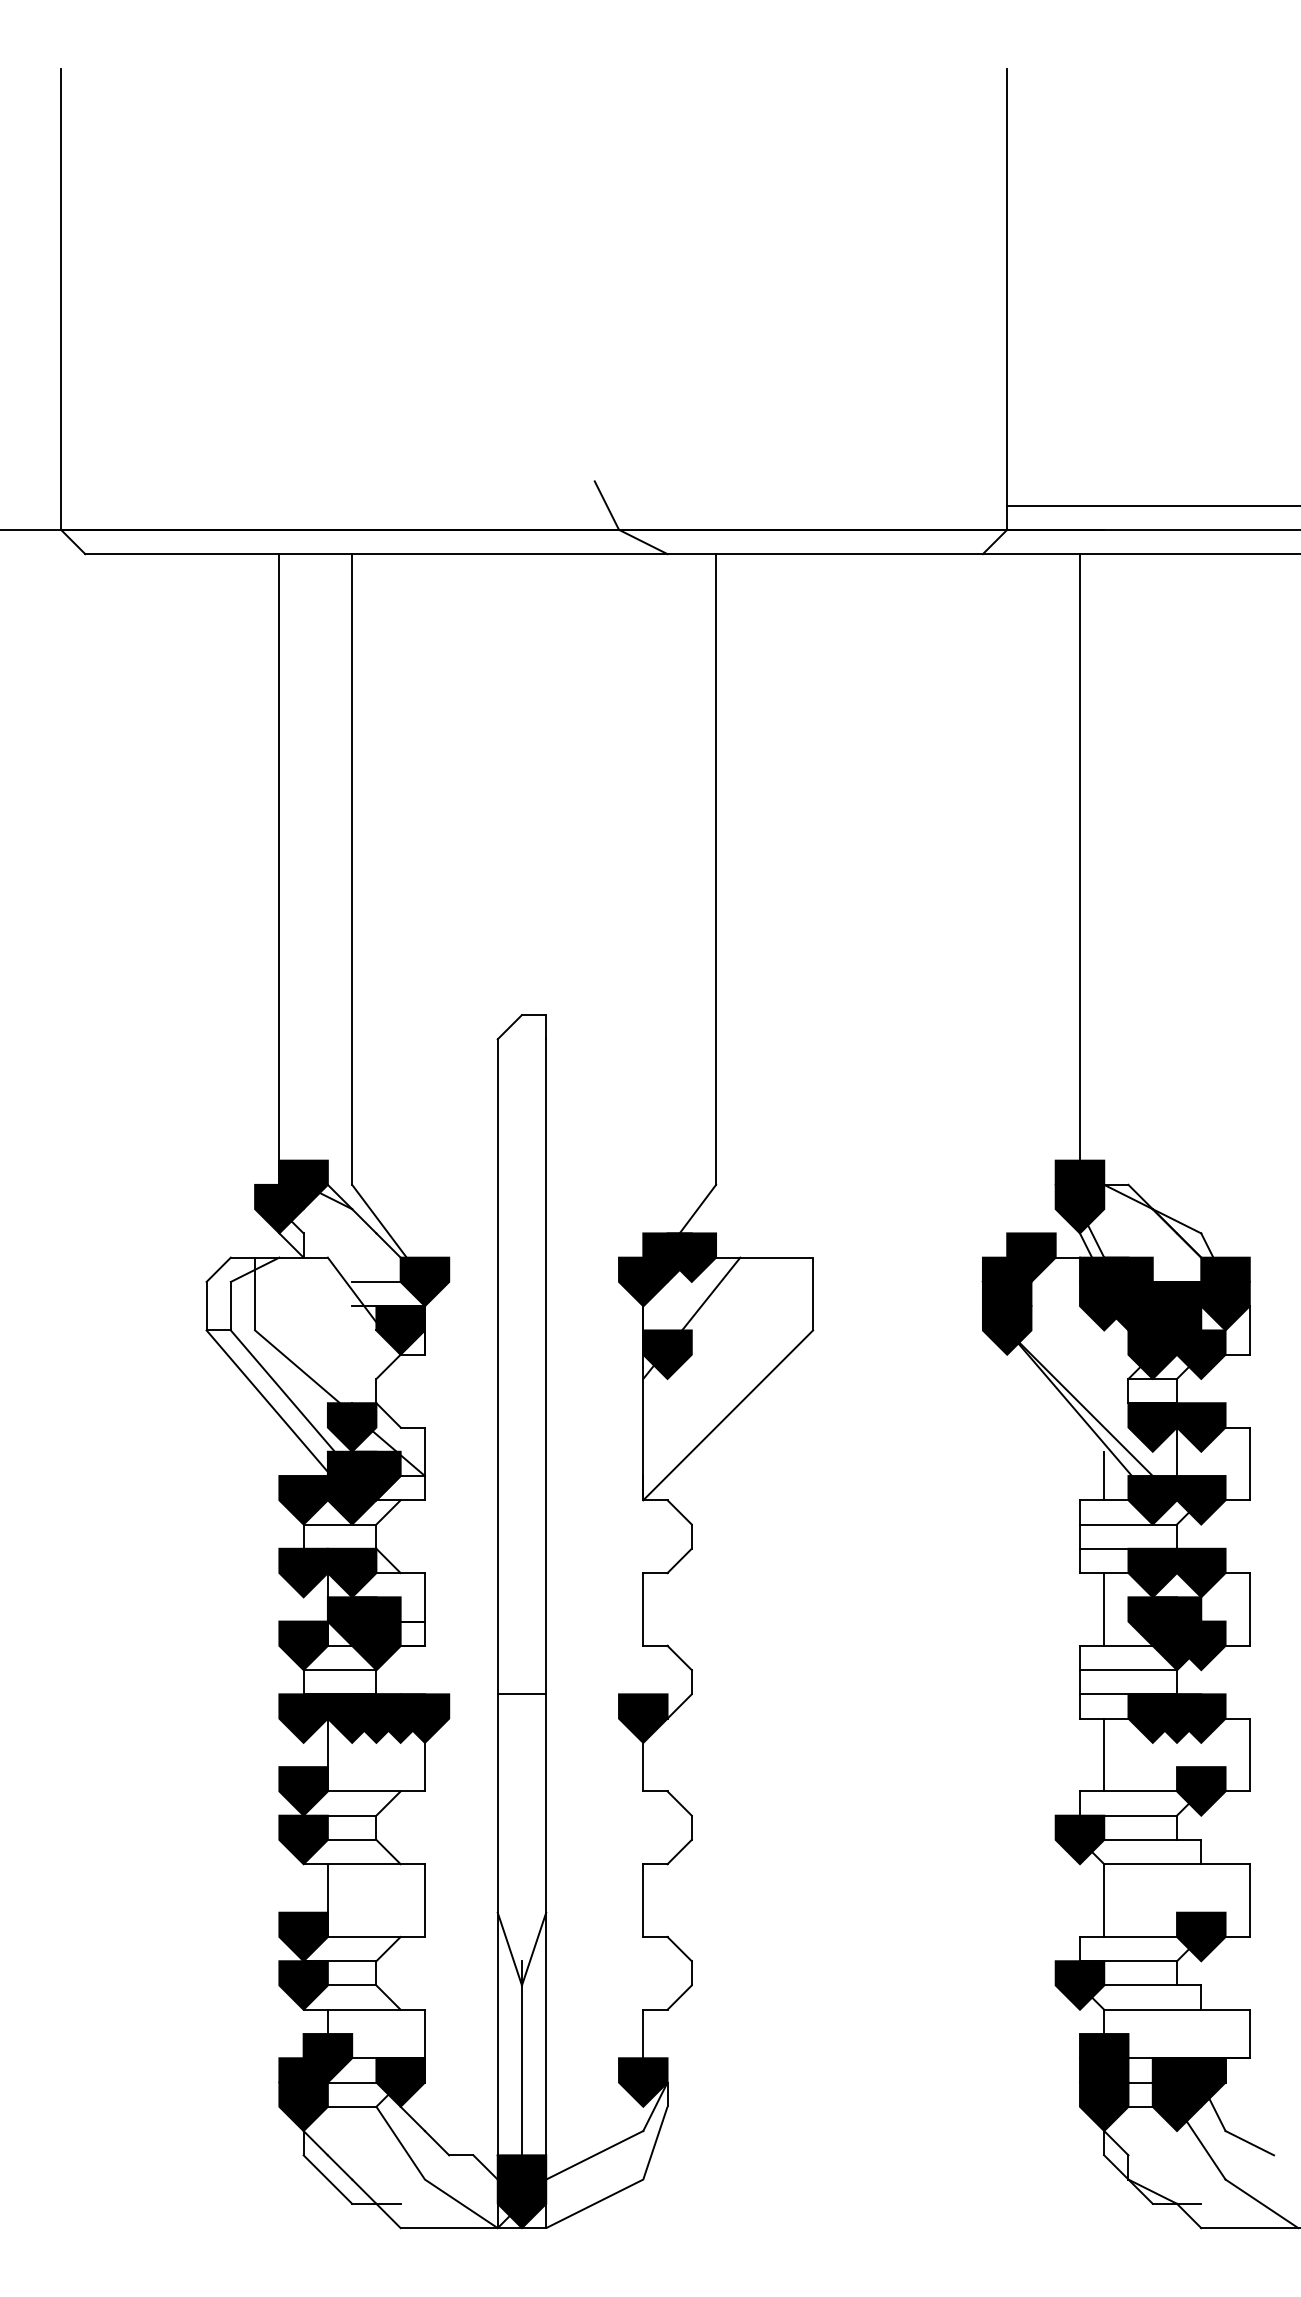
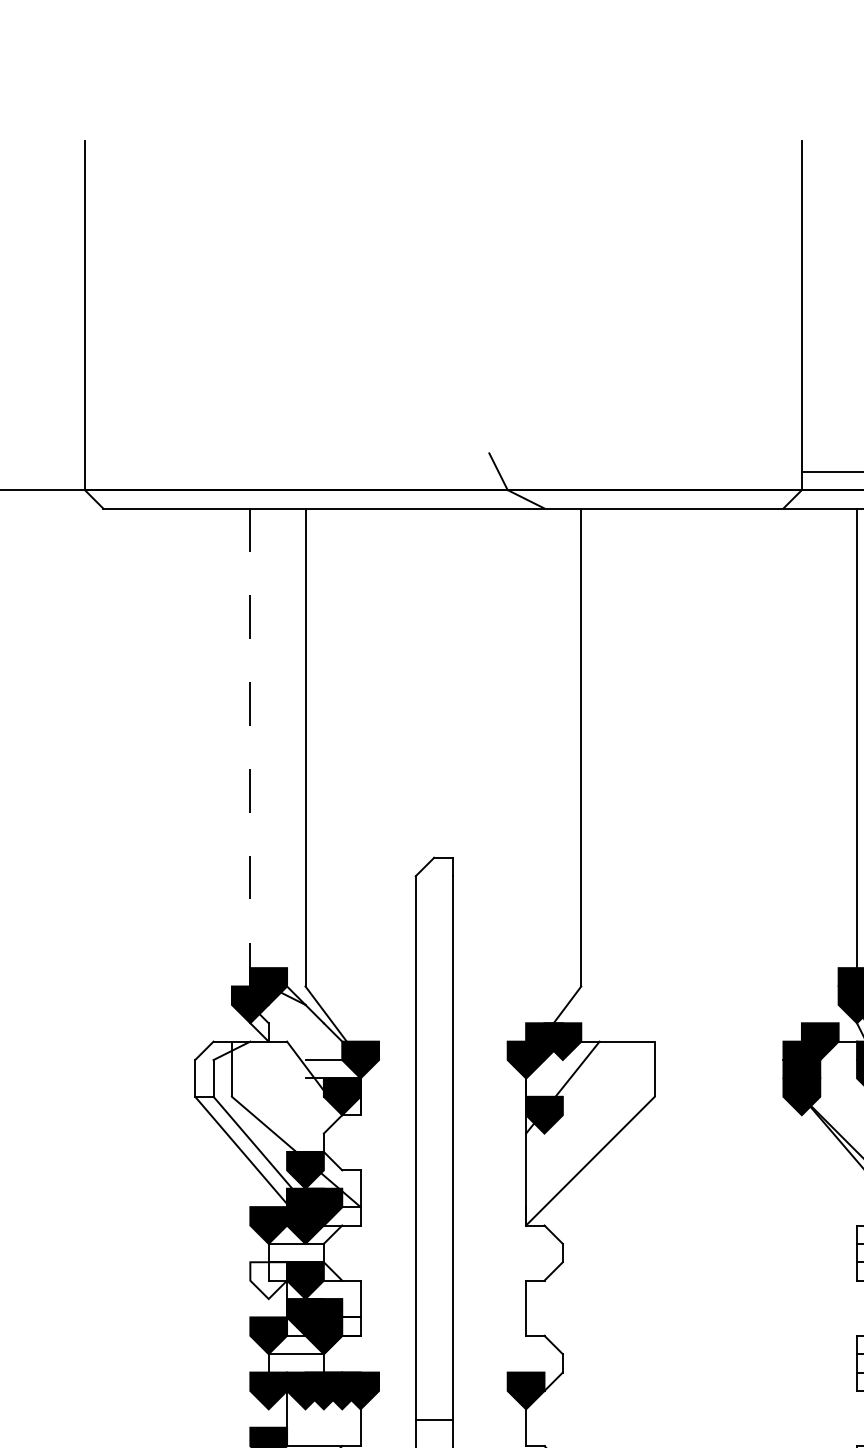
line: (279, 881) -> (250, 756), solid -> dashed
fill: (303, 1572) -> (268, 1280), removed
line: (521, 1694) -> (433, 1420), moved

